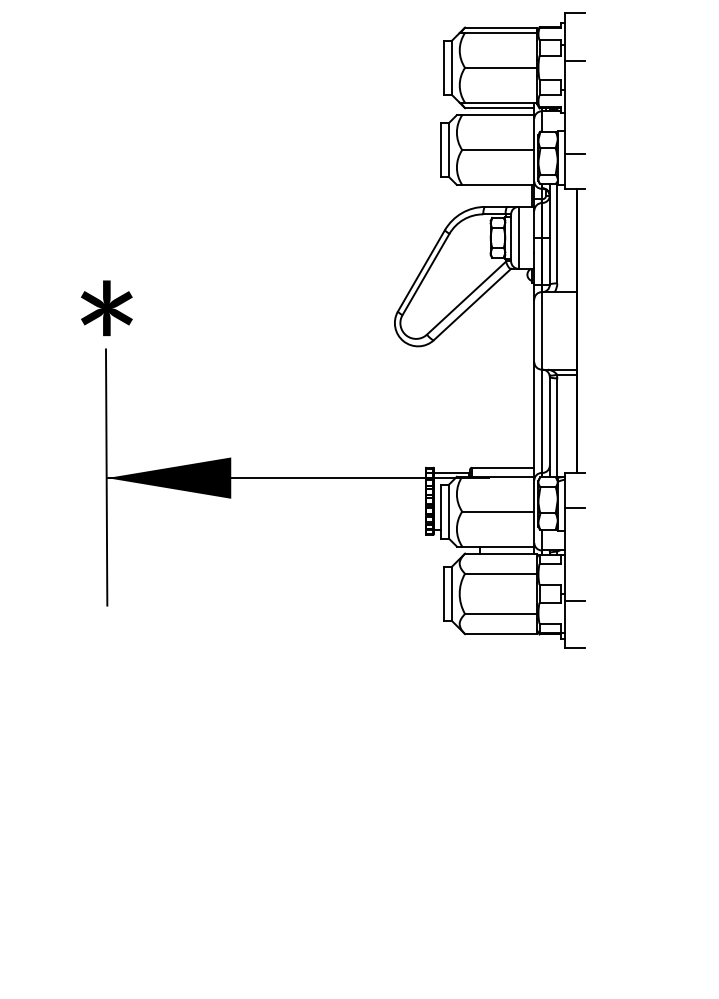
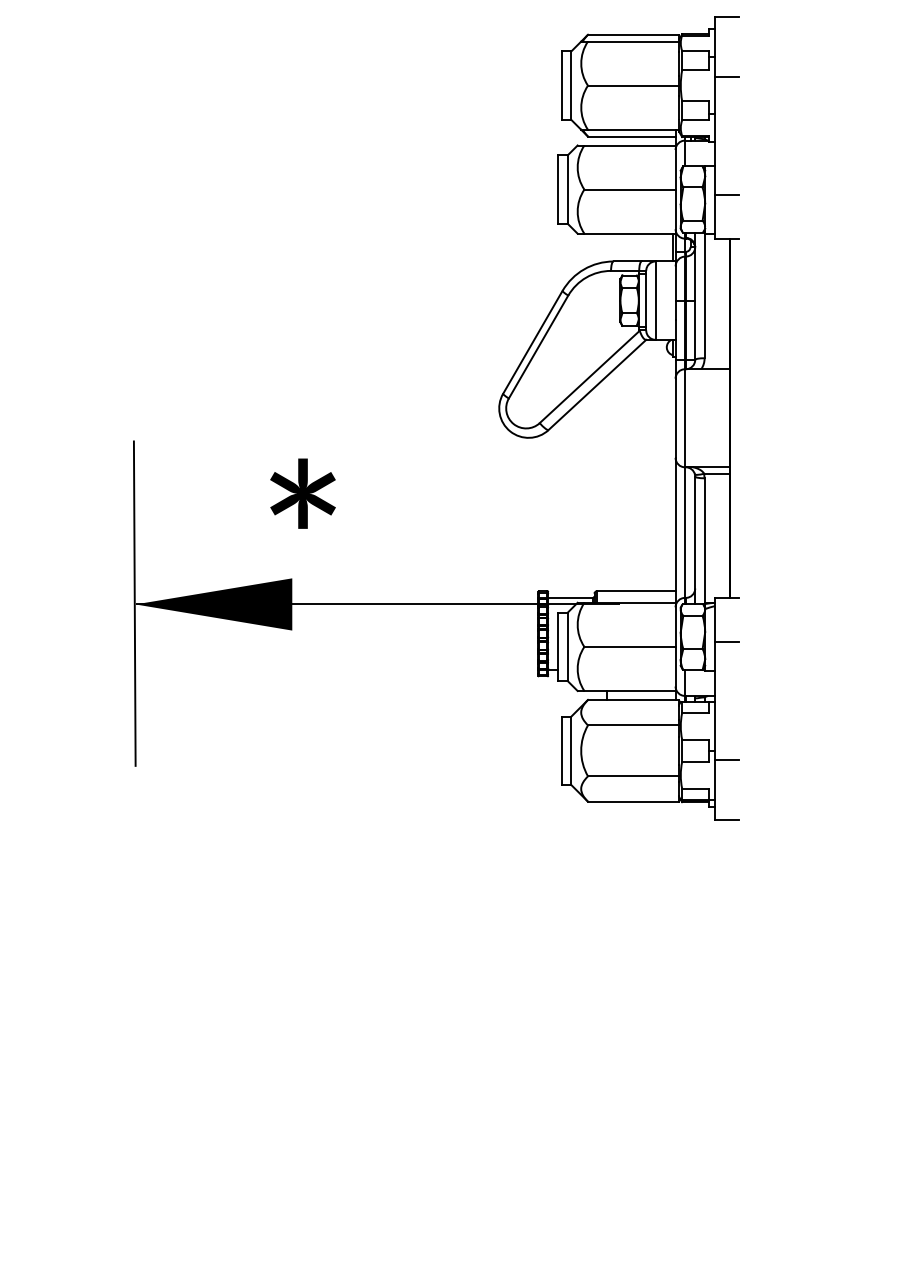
text: (106, 308) -> (302, 493), moved

